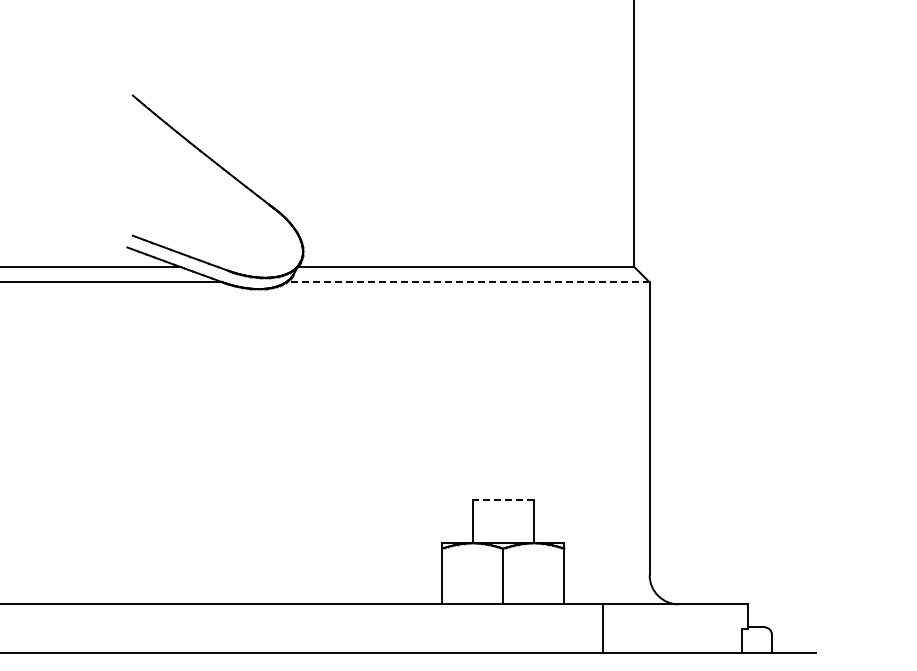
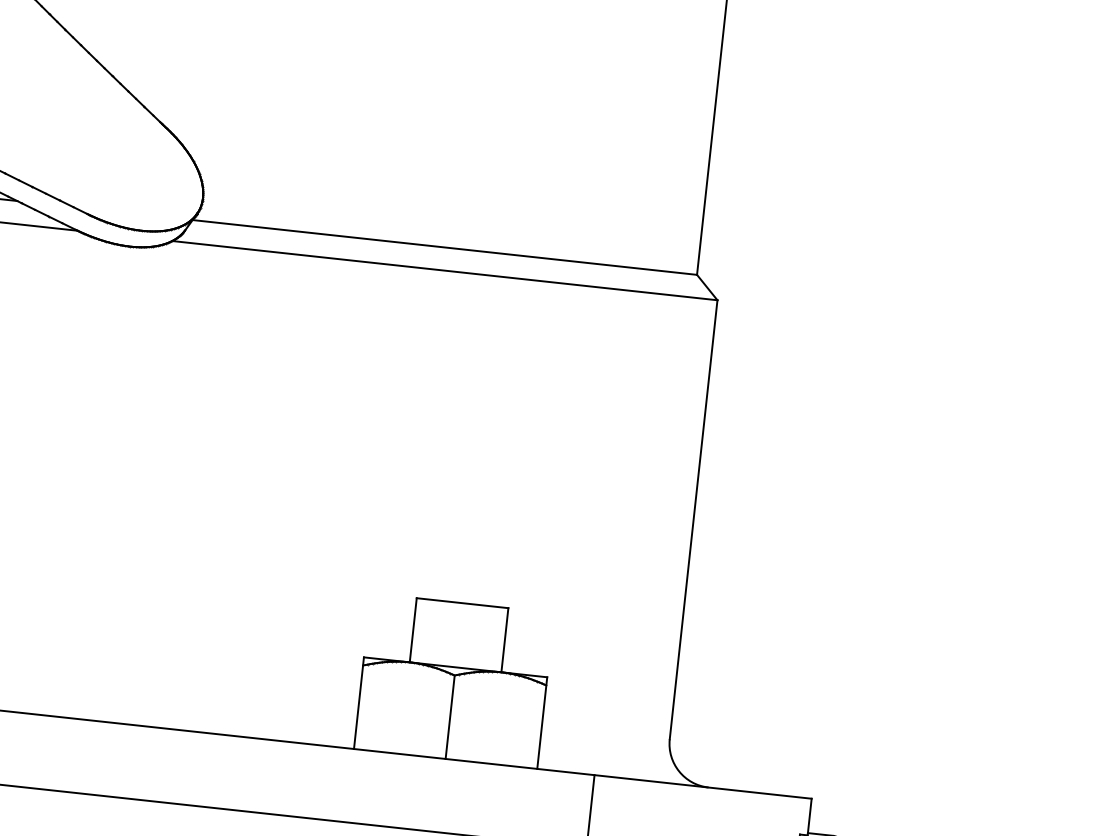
line: (467, 282) -> (444, 270), dashed -> solid
line: (503, 500) -> (462, 603), dashed -> solid

